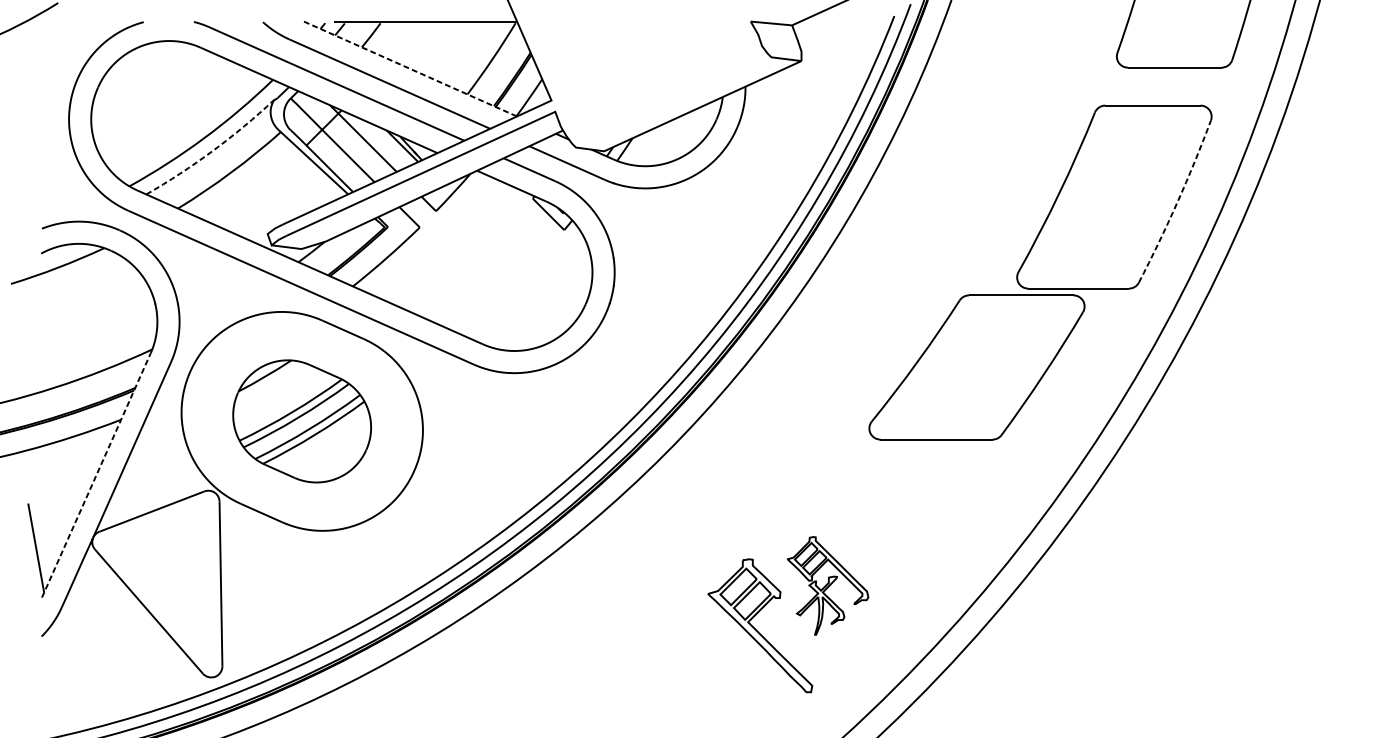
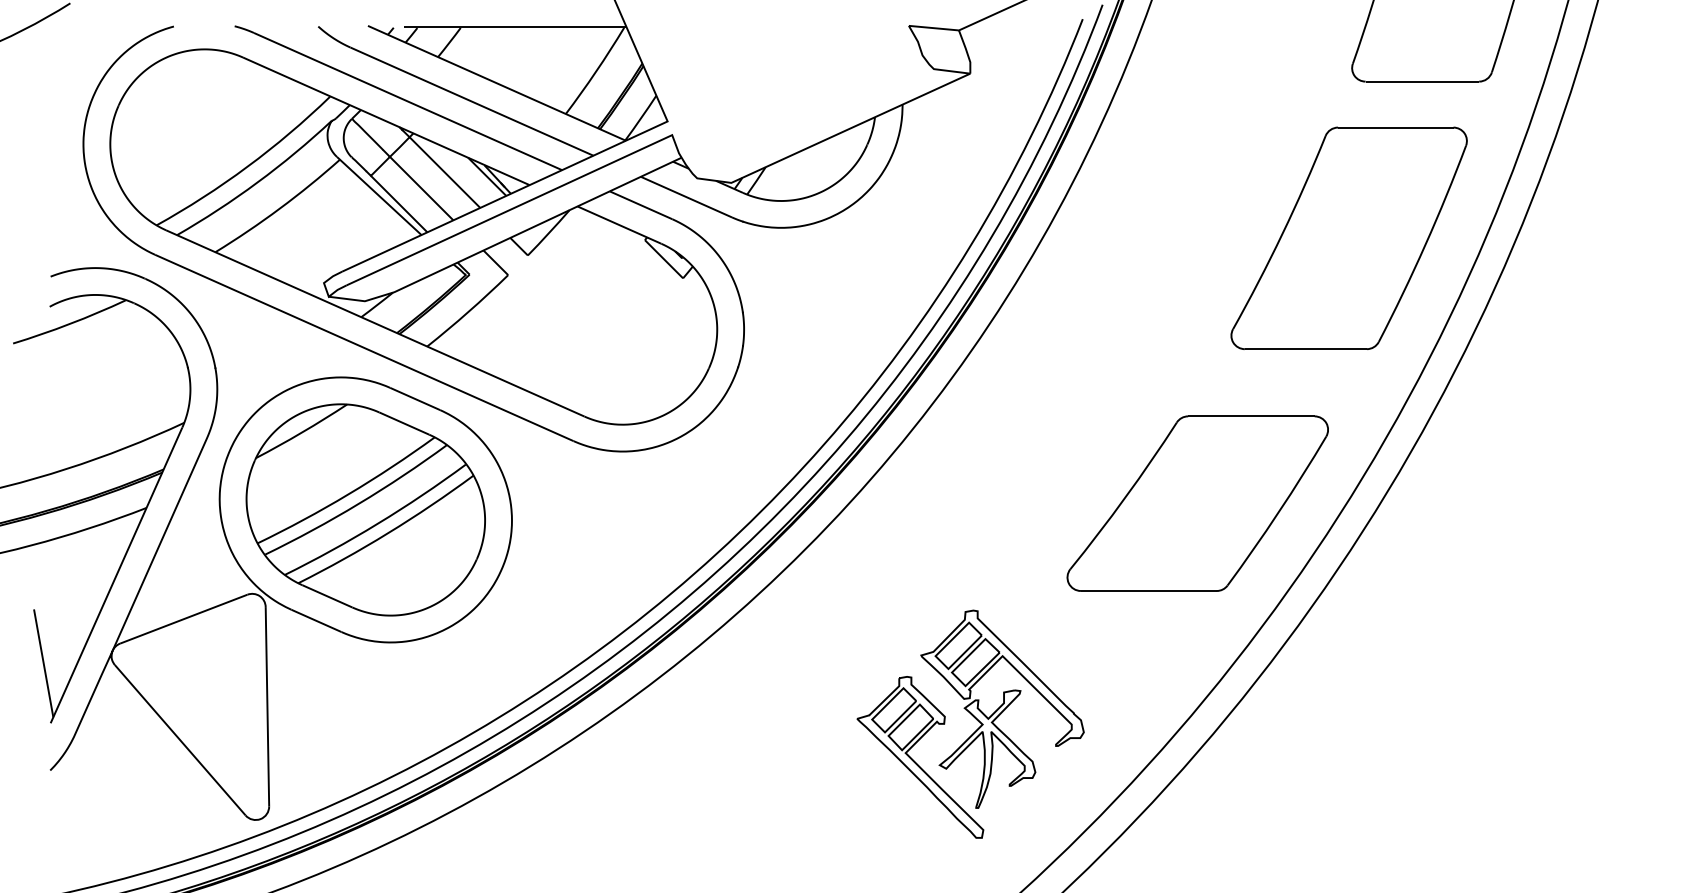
line: (410, 69) -> (497, 83), dashed -> solid
arc: (212, 150) -> (257, 182), dashed -> solid
arc: (1177, 202) -> (1425, 245), dashed -> solid
part: (976, 367) -> (1197, 503), moved
part: (301, 421) -> (365, 509), size x1.43
line: (96, 475) -> (116, 575), dashed -> solid
part: (828, 585) -> (1002, 708), size x1.67

